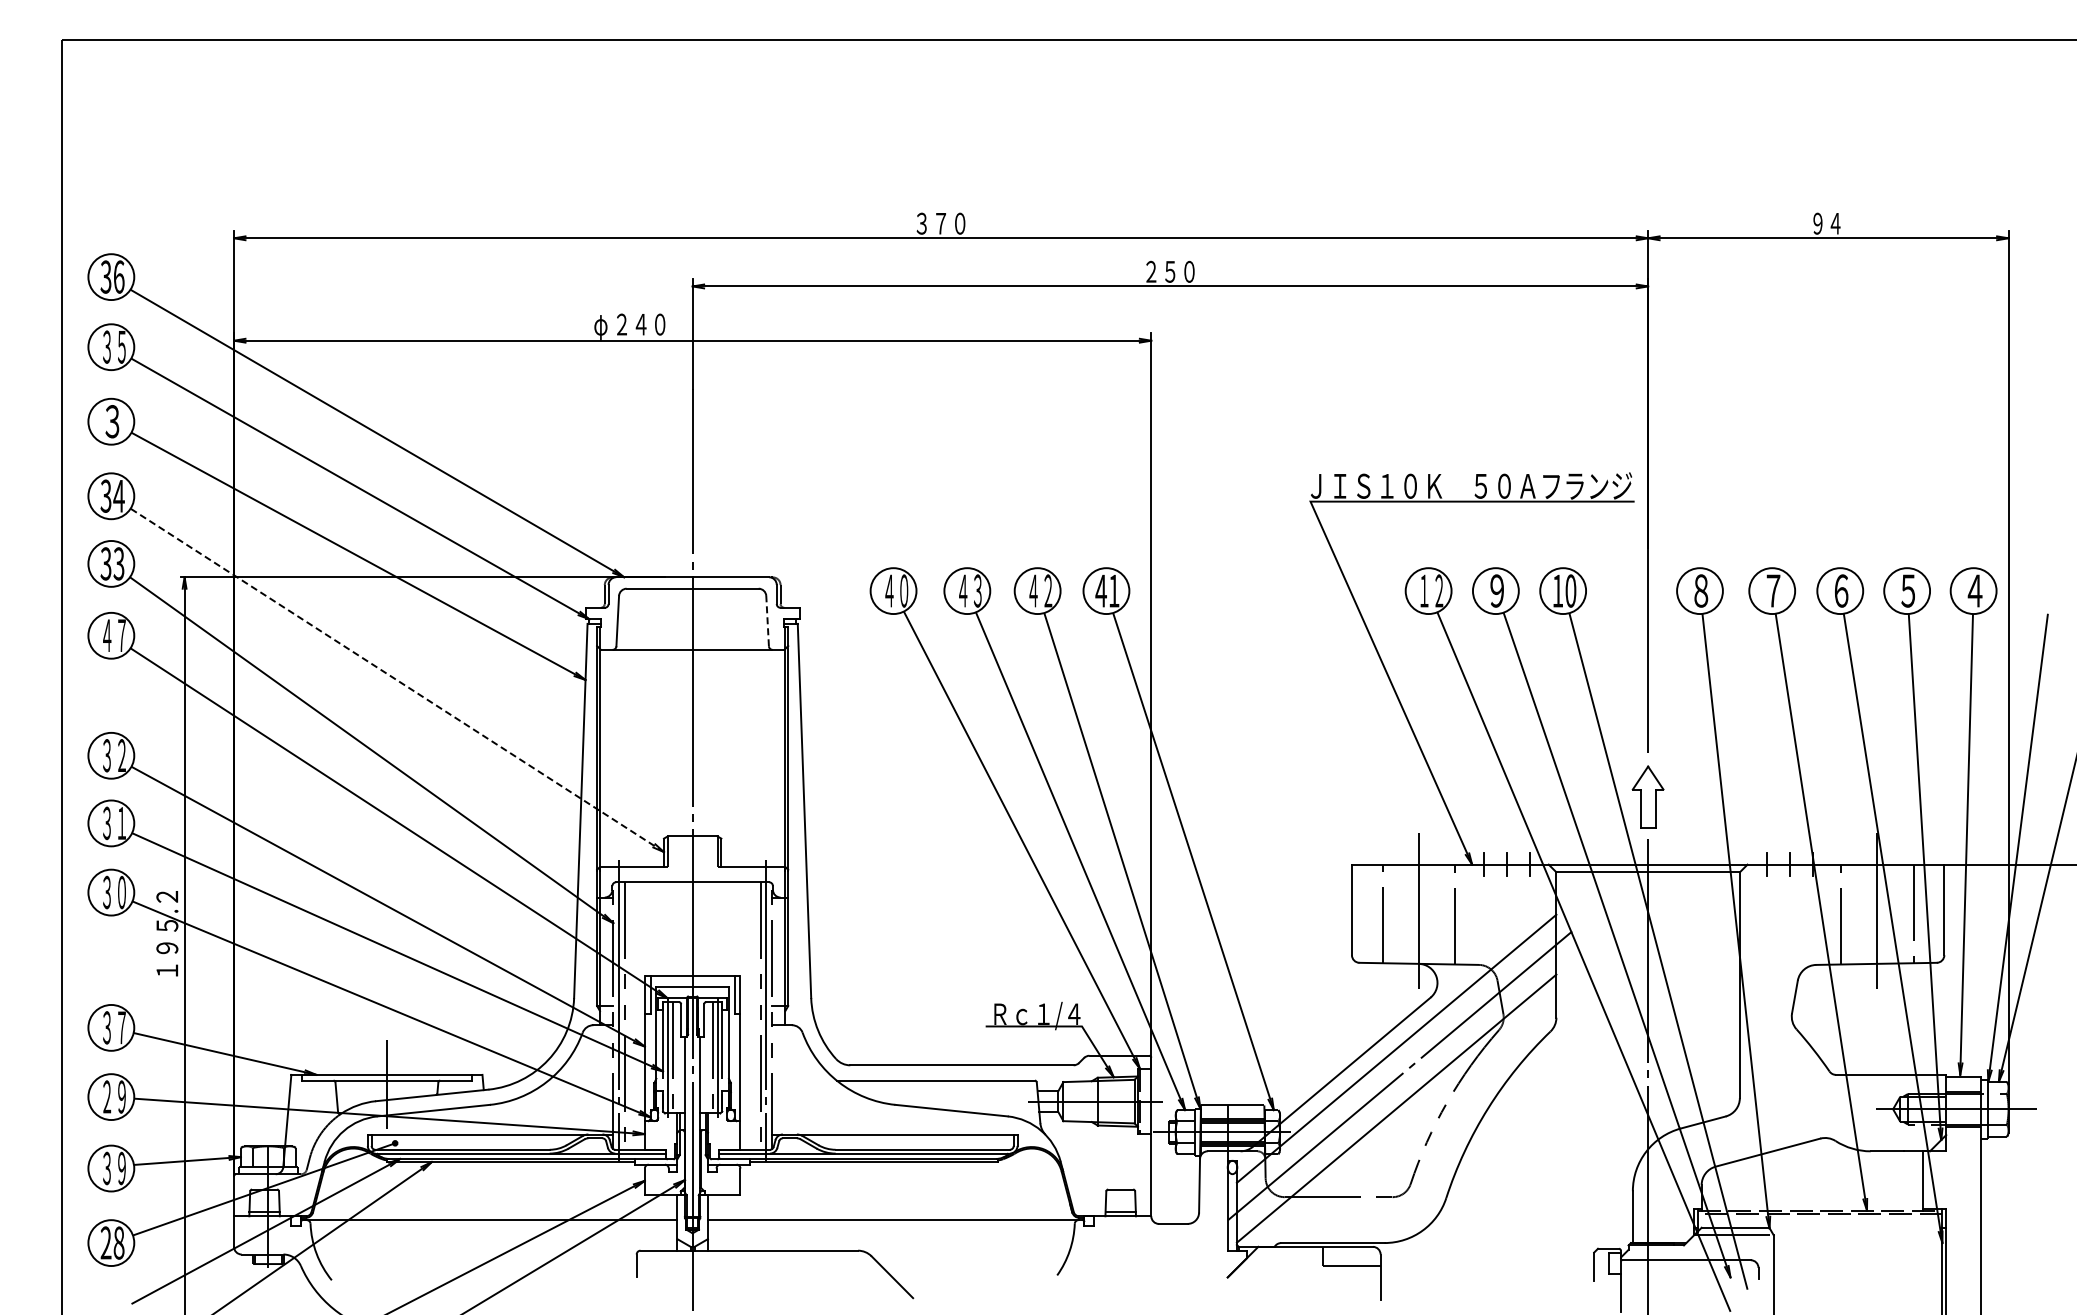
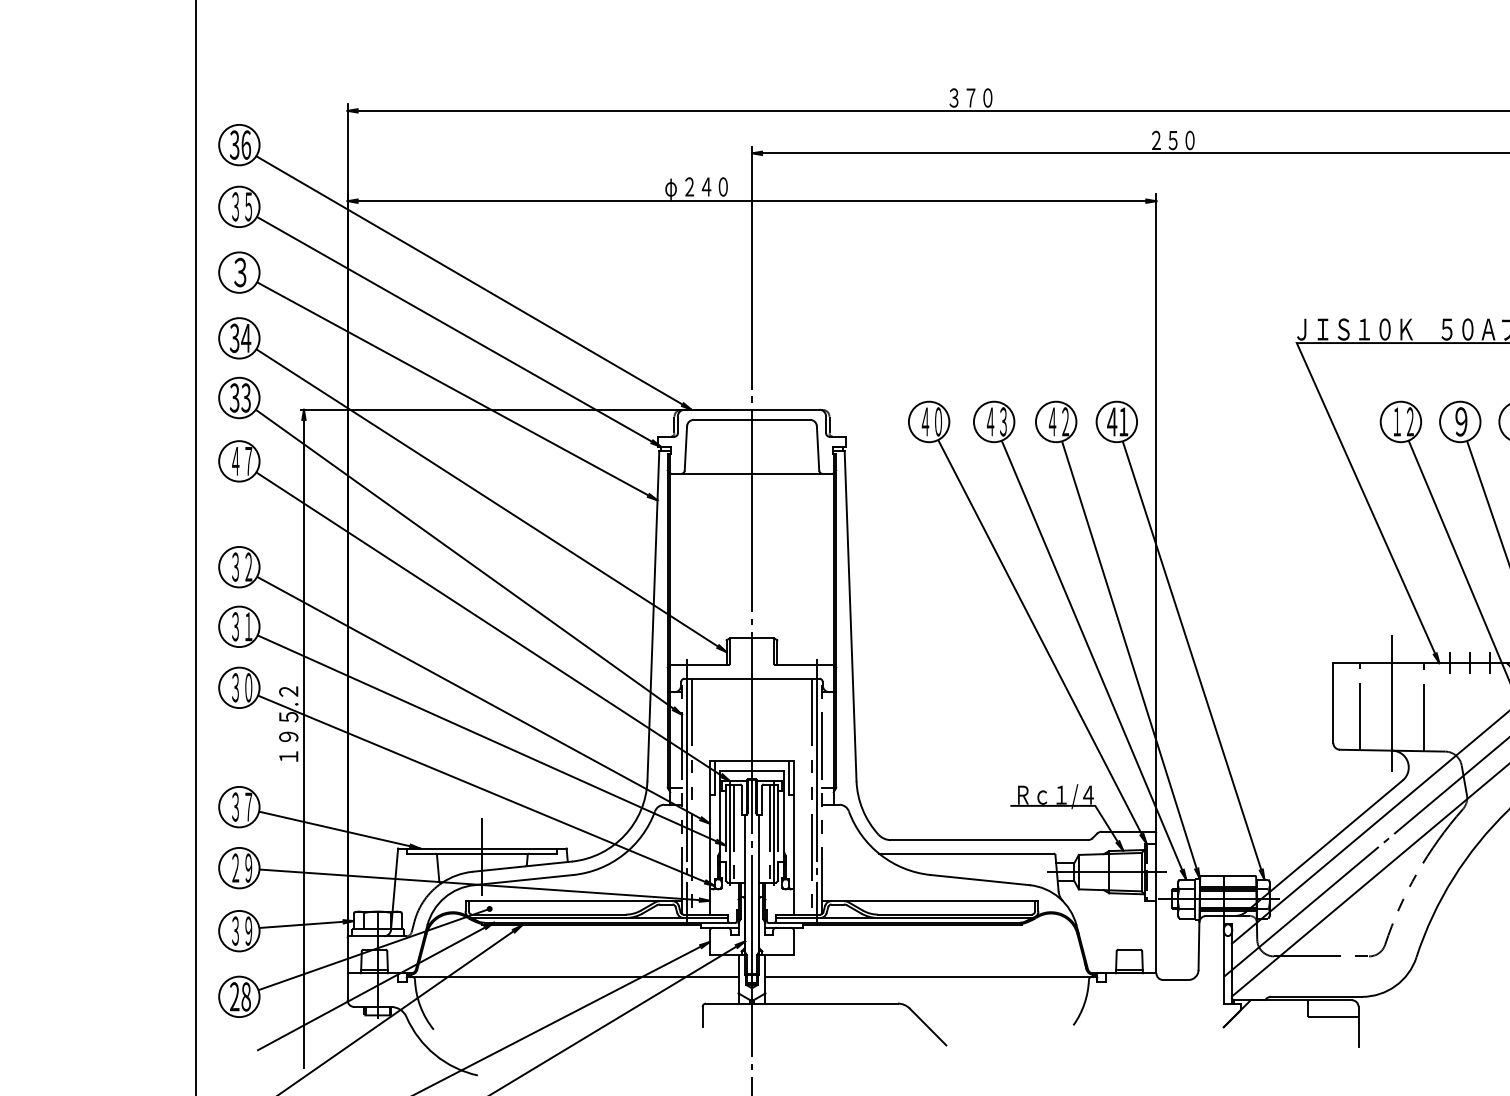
line: (767, 620) -> (817, 447), dashed -> solid
line: (396, 680) -> (490, 500), dashed -> solid

